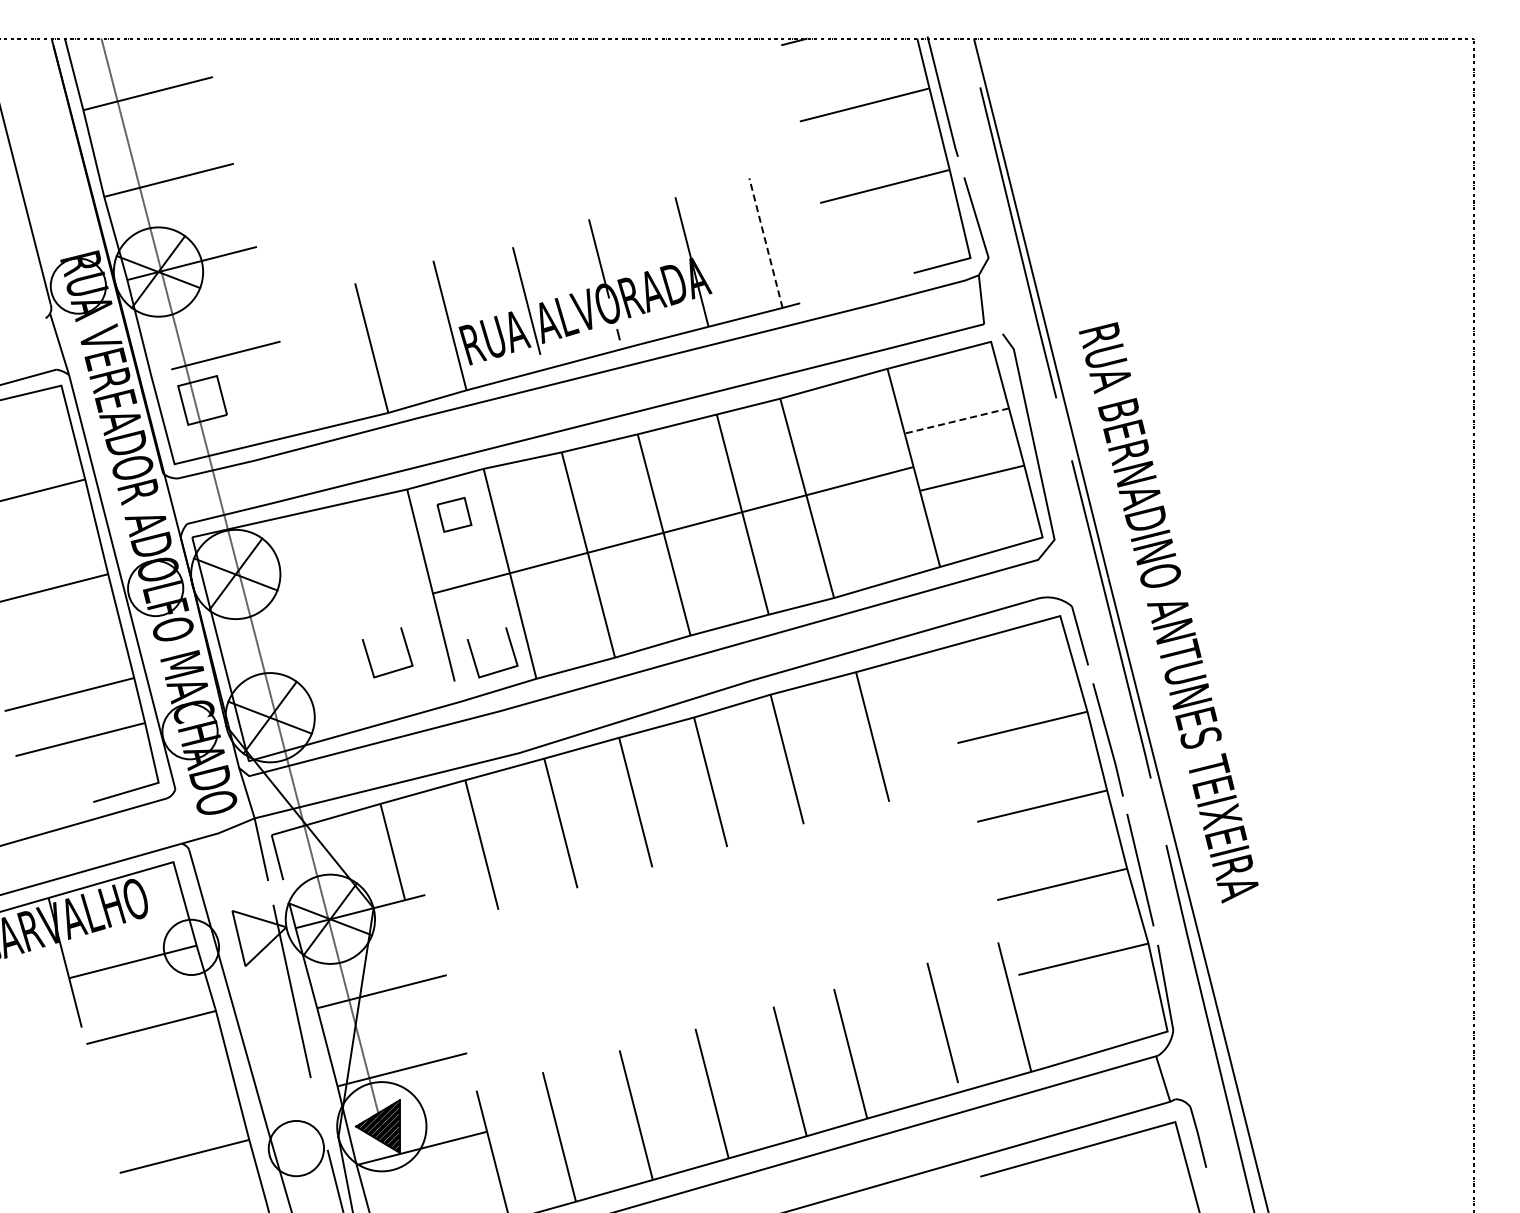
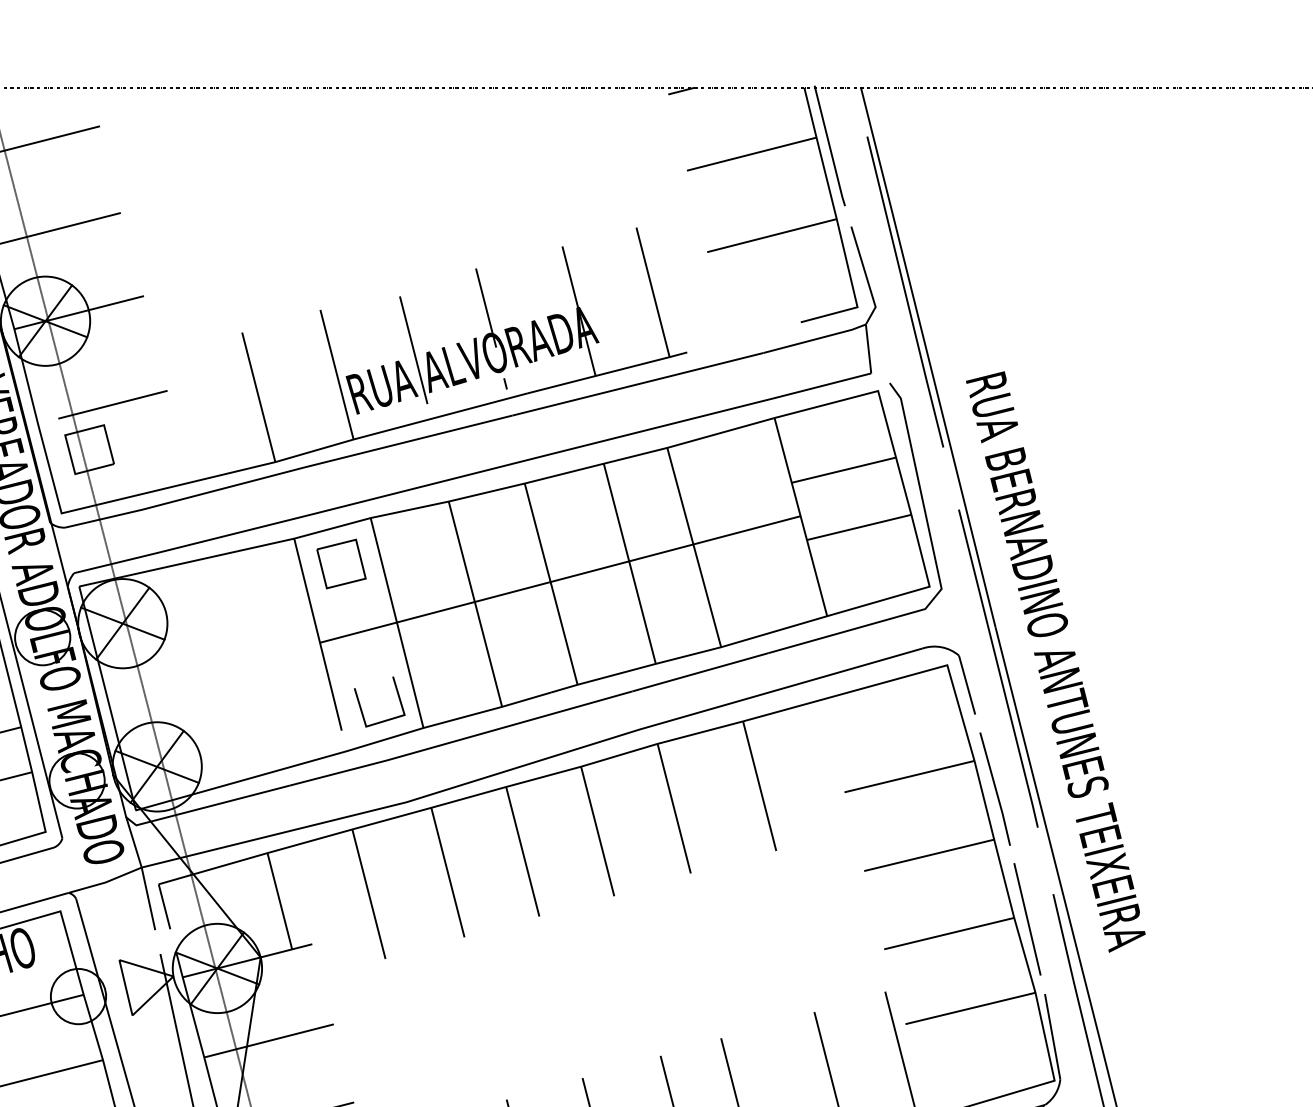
line: (766, 243) -> (653, 292), dashed -> solid
line: (956, 421) -> (843, 470), dashed -> solid
part: (454, 514) -> (341, 563), size x1.43
line: (369, 657) -> (256, 706), removed

